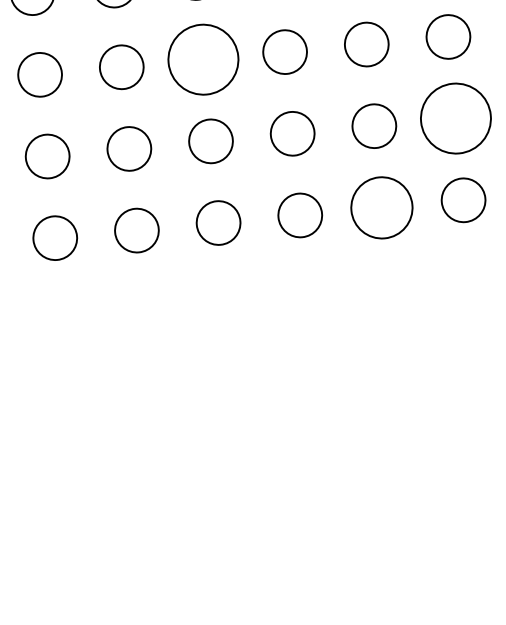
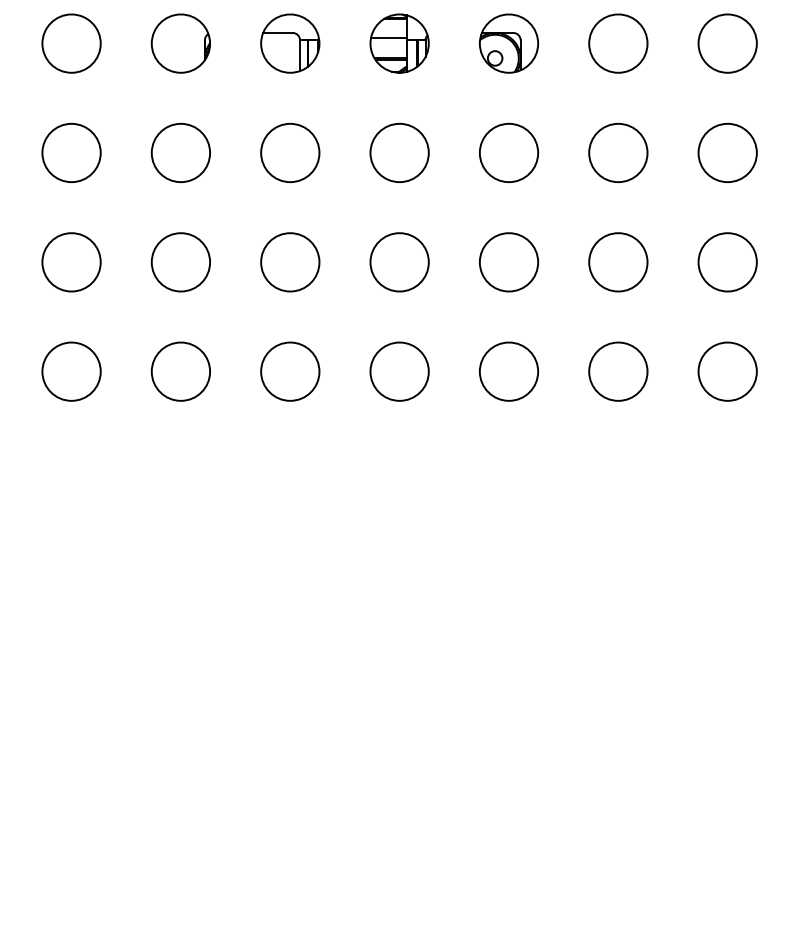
circle: (203, 59) -> (290, 152), size x0.62
circle: (456, 118) -> (618, 262), size x0.62
circle: (381, 207) -> (508, 371), size x0.71

